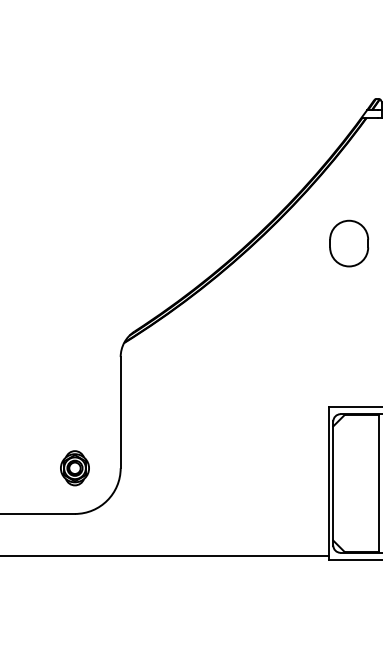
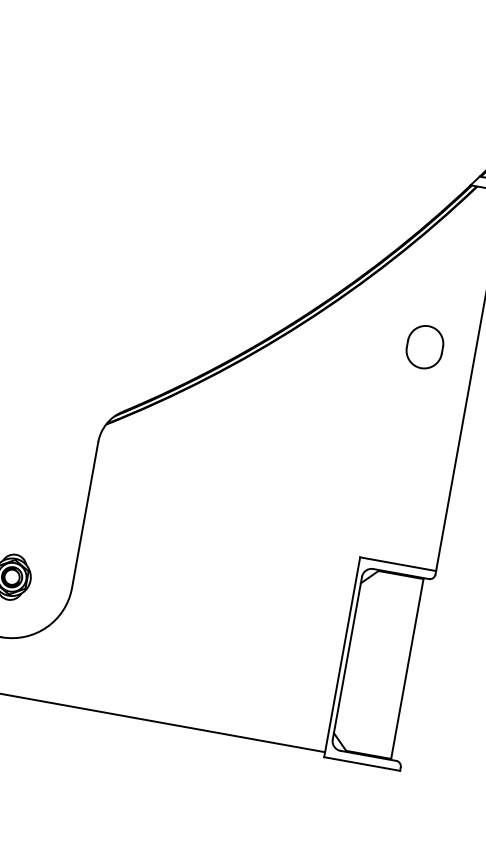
part: (349, 243) -> (425, 347), size x0.7

